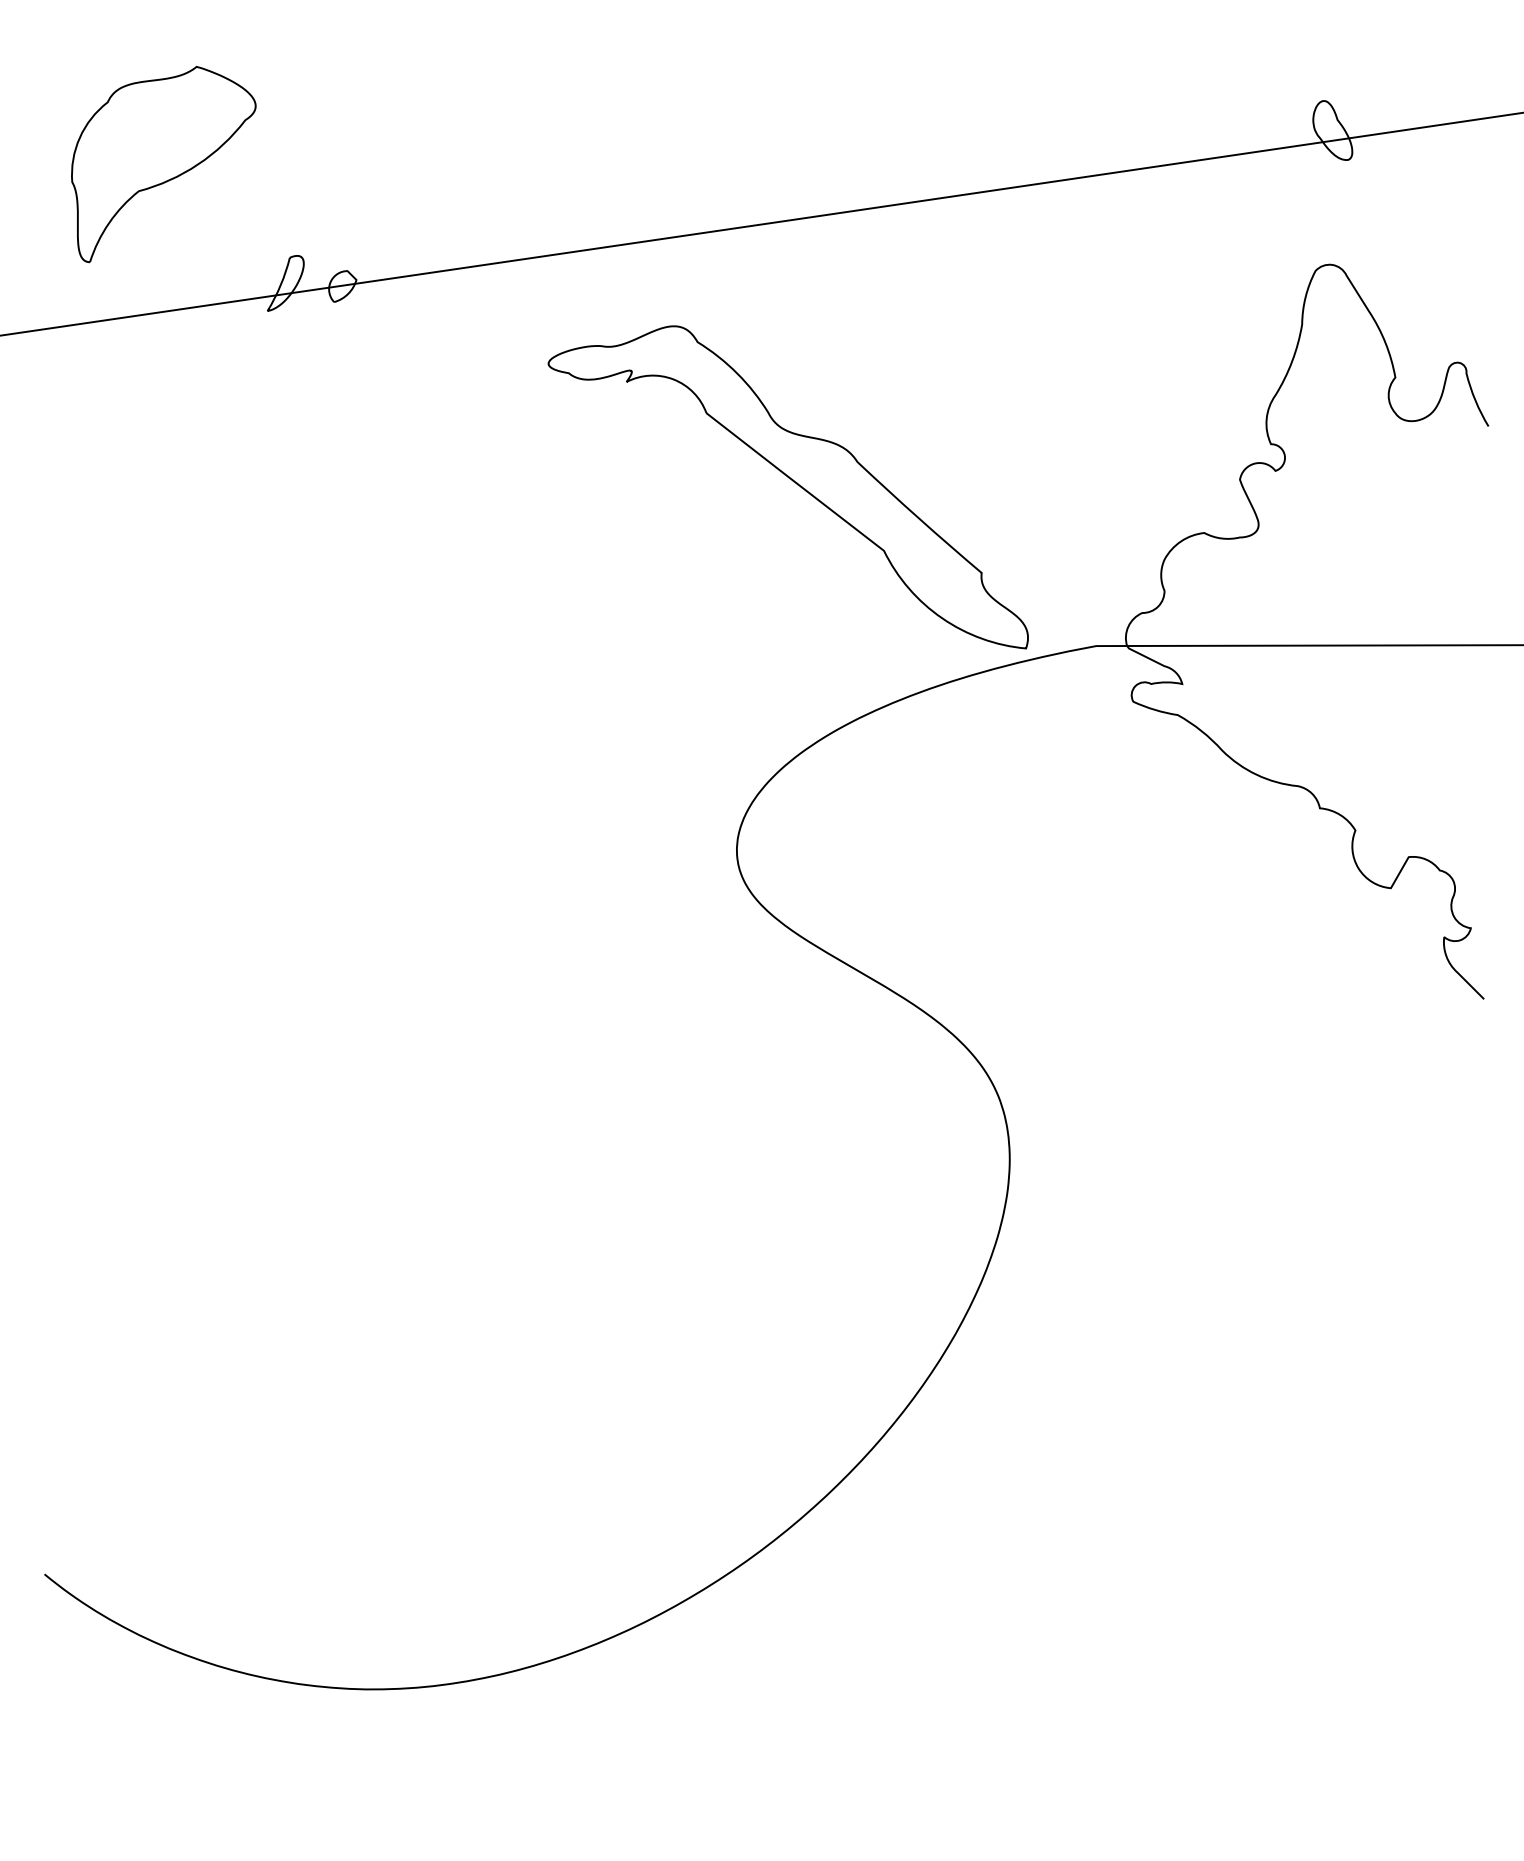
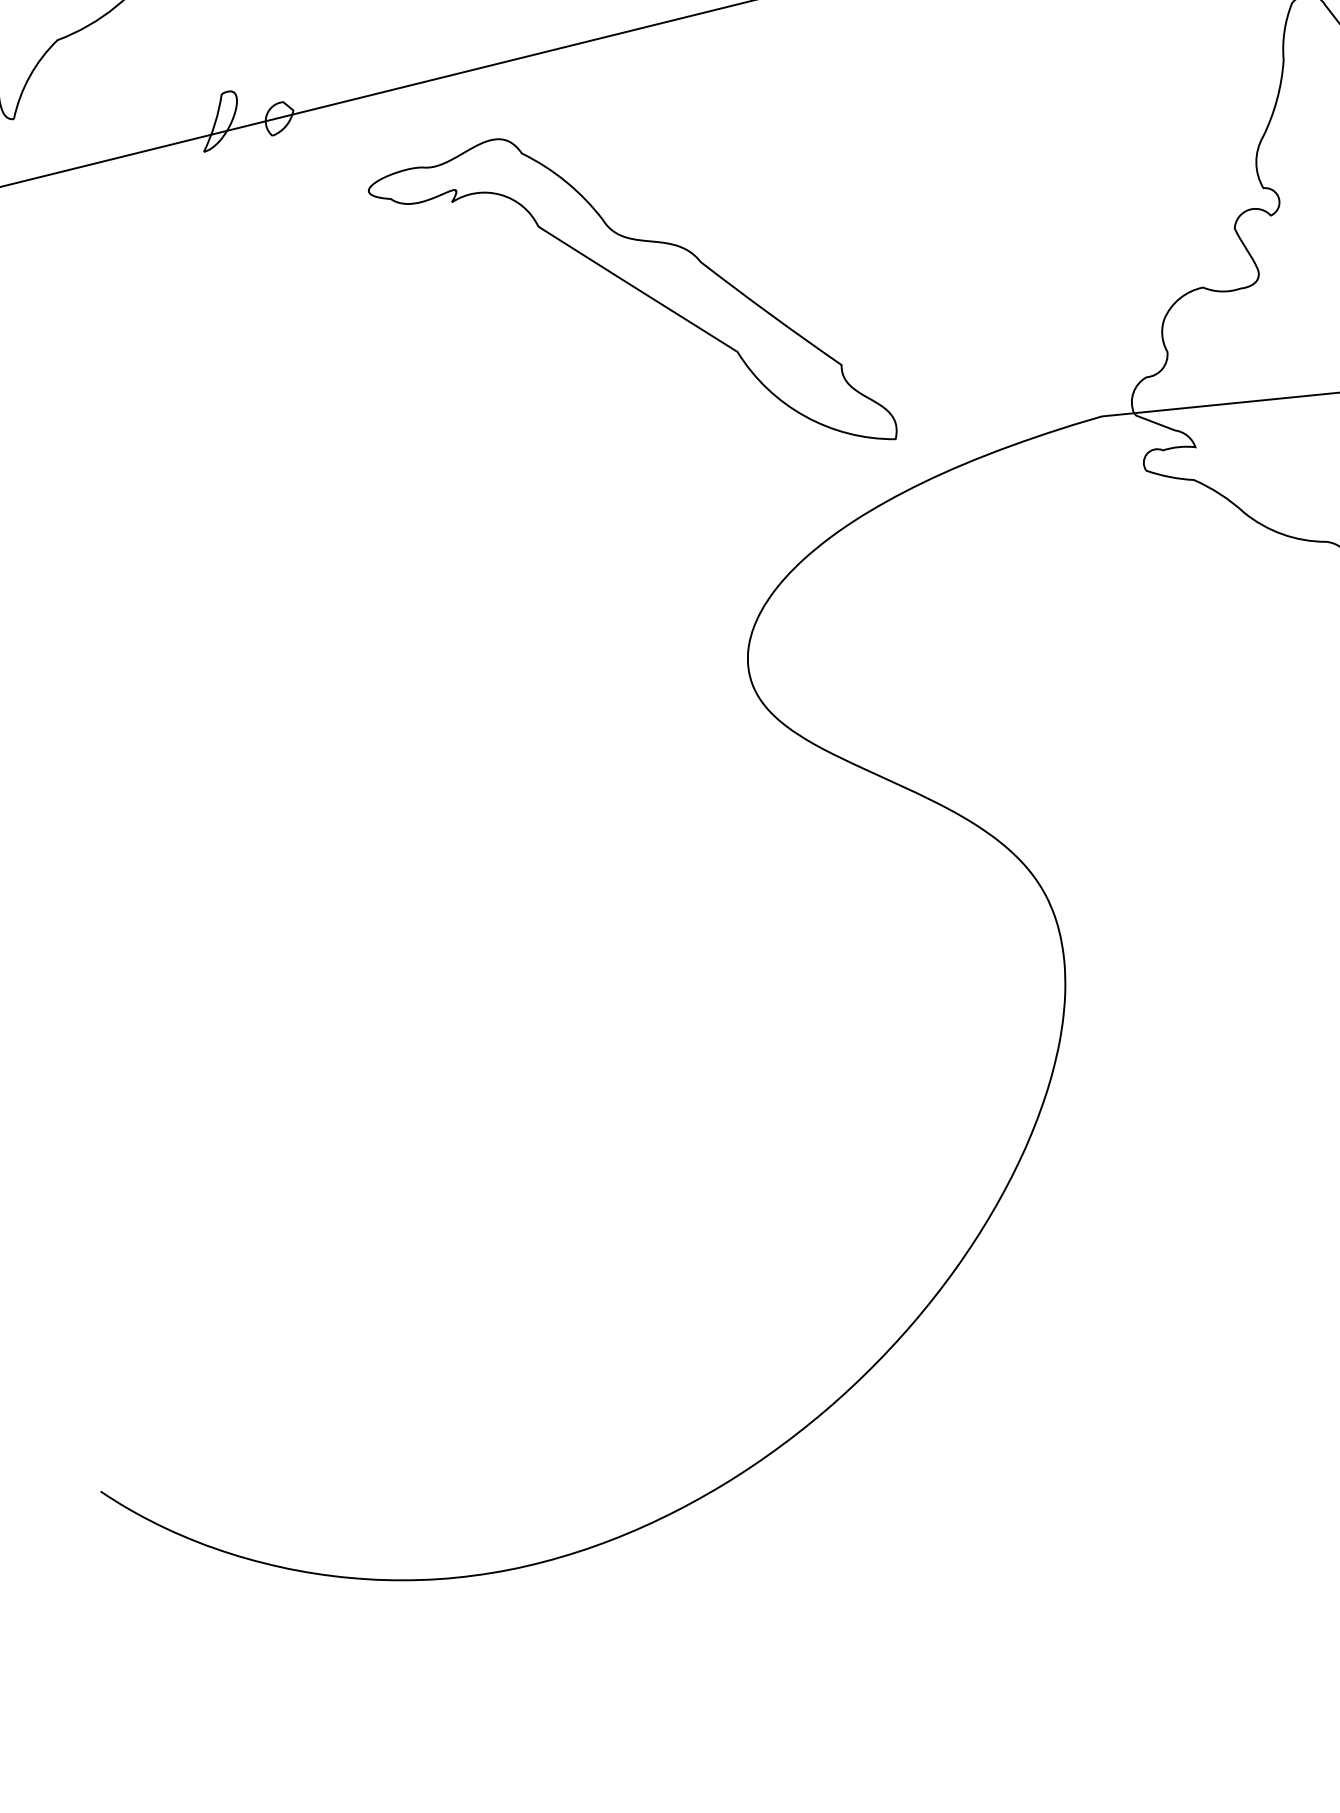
part: (792, 481) -> (635, 289), moved

